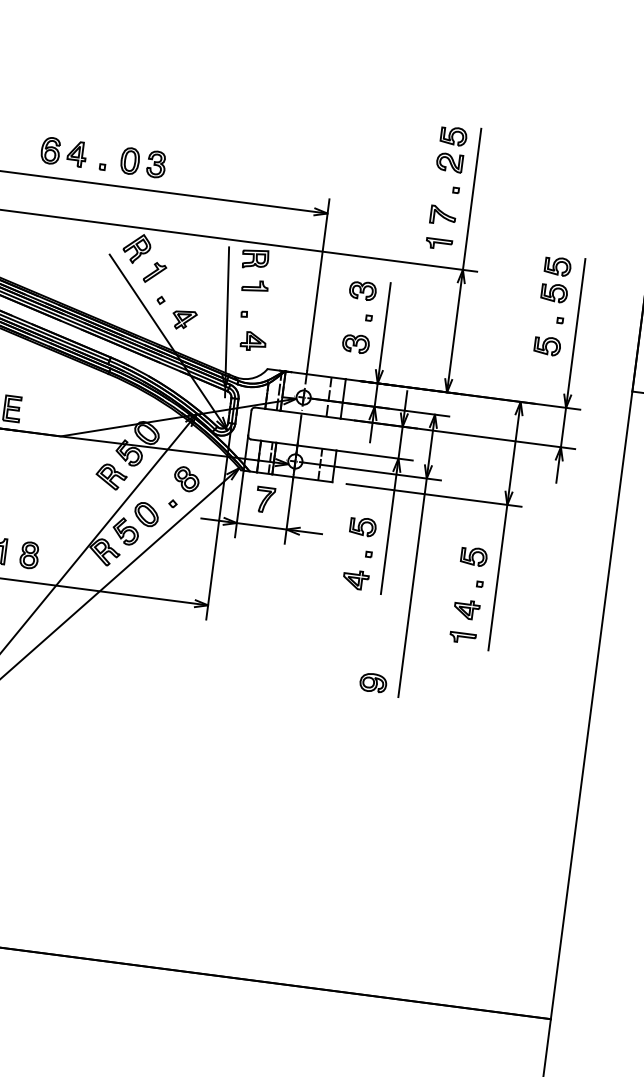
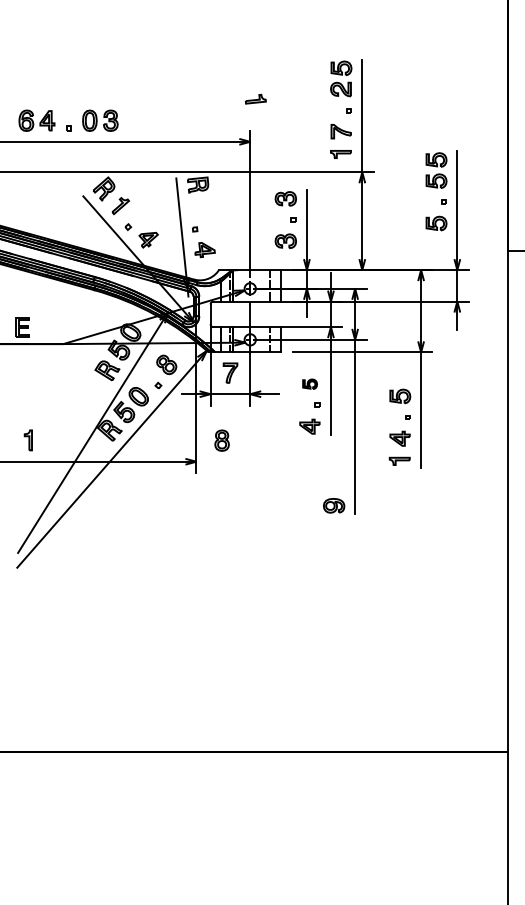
part: (254, 285) -> (255, 98), moved
part: (362, 525) -> (309, 383), size x0.7
part: (28, 555) -> (221, 440), moved

